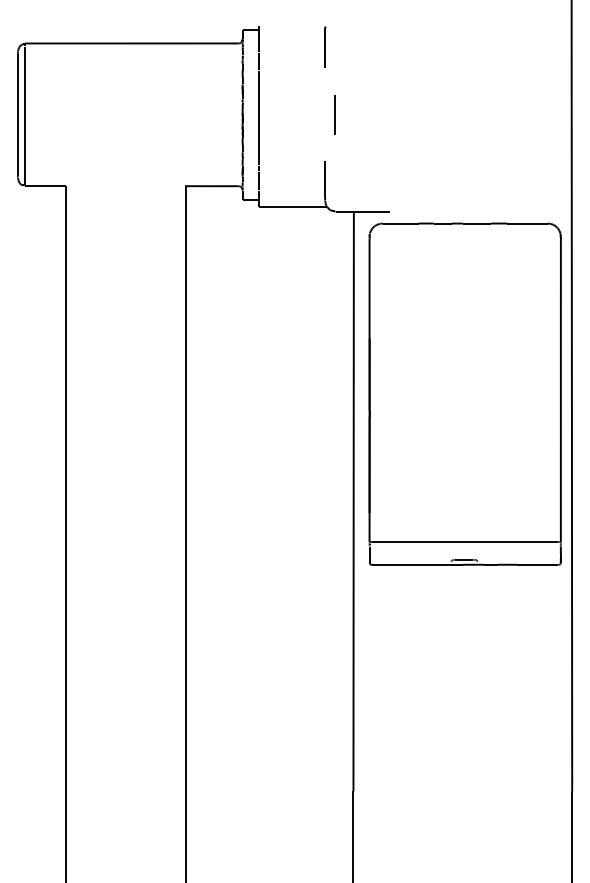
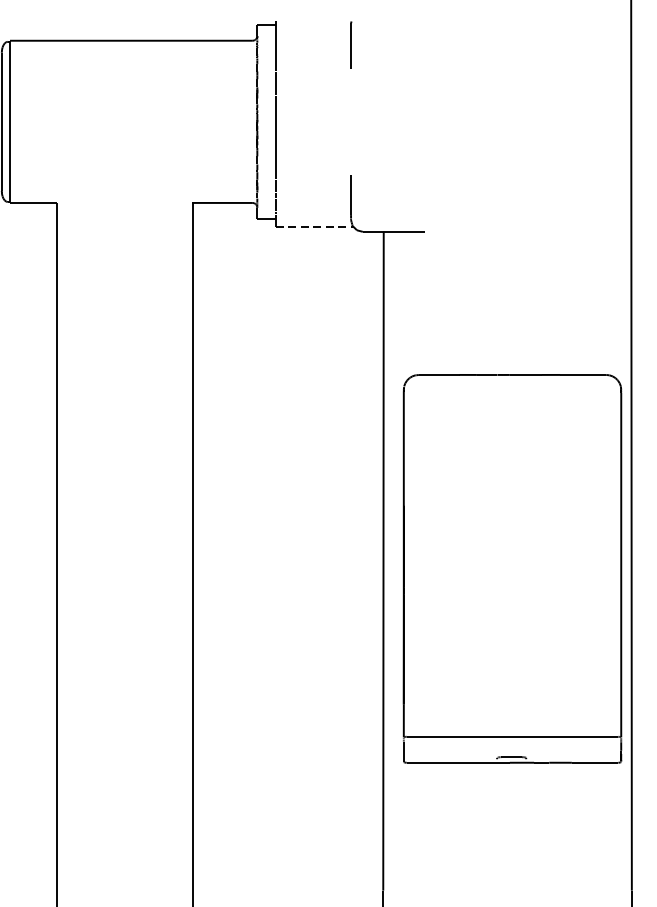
line: (334, 114) -> (361, 121), removed
line: (293, 207) -> (315, 227), solid -> dashed
part: (464, 393) -> (511, 568), moved

